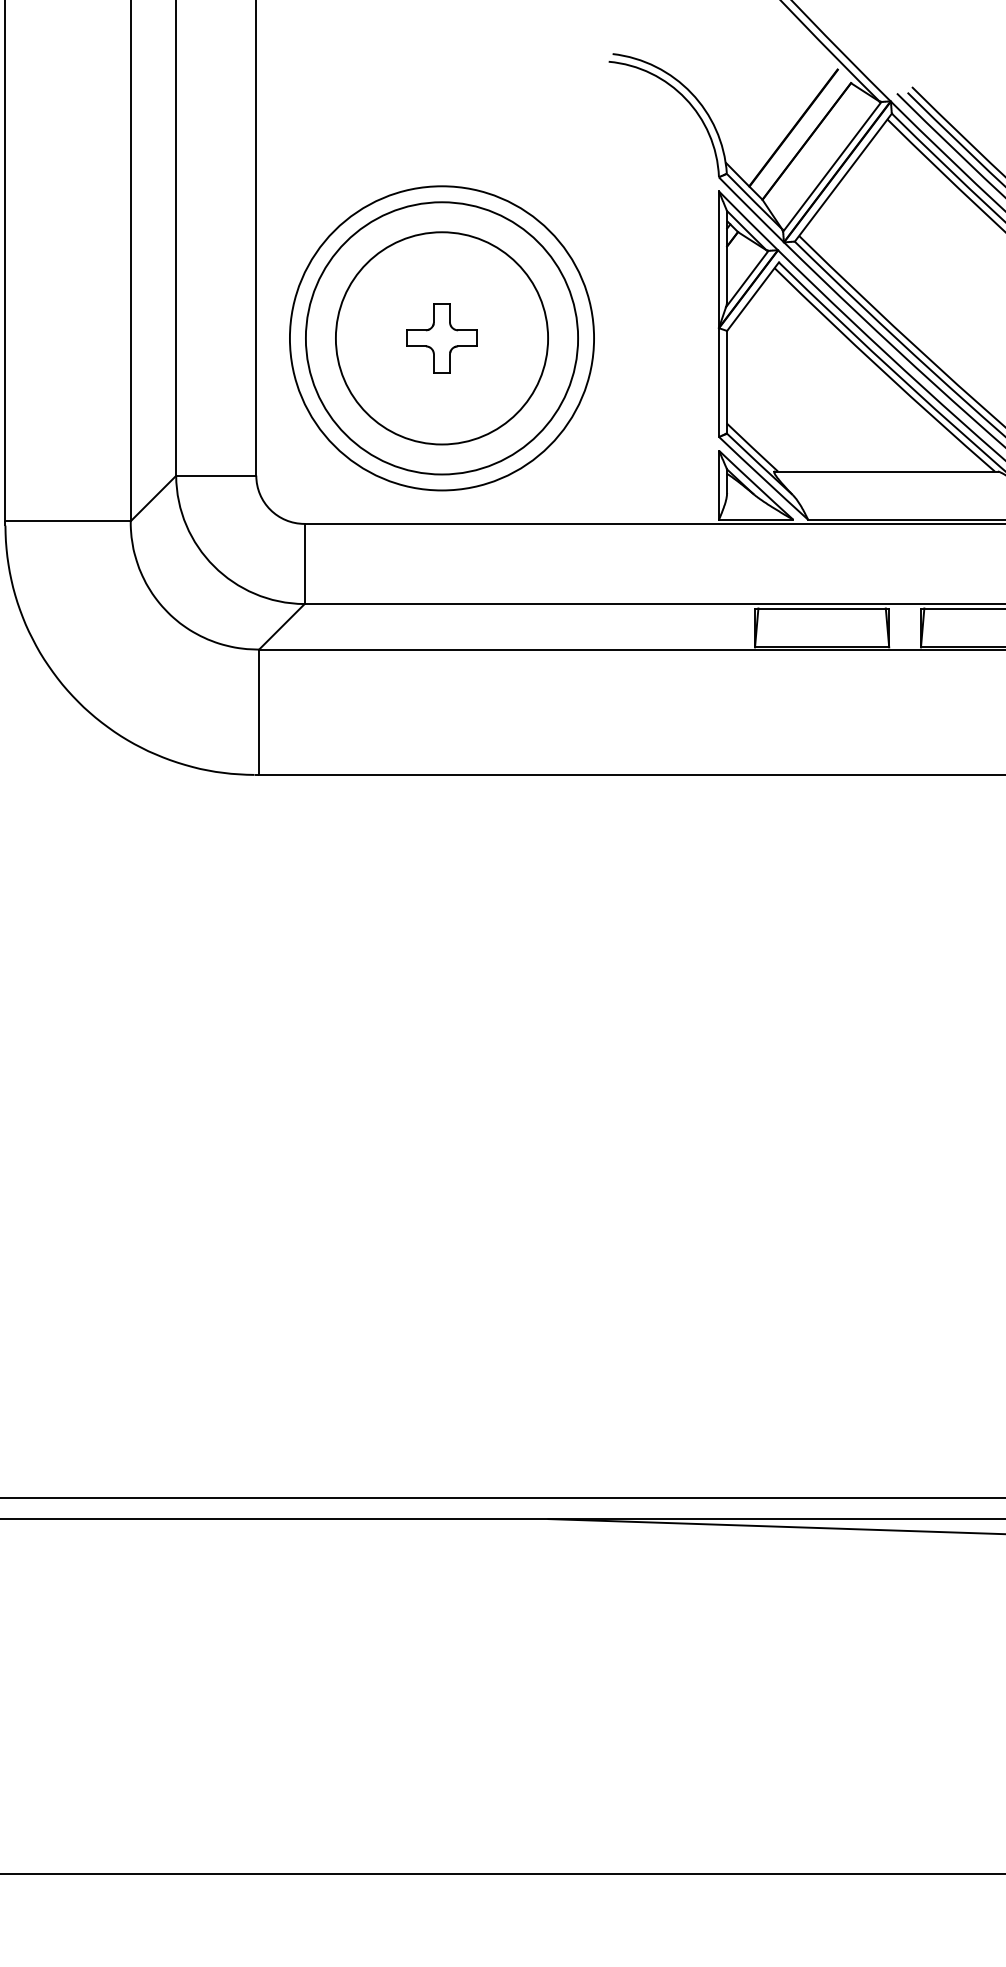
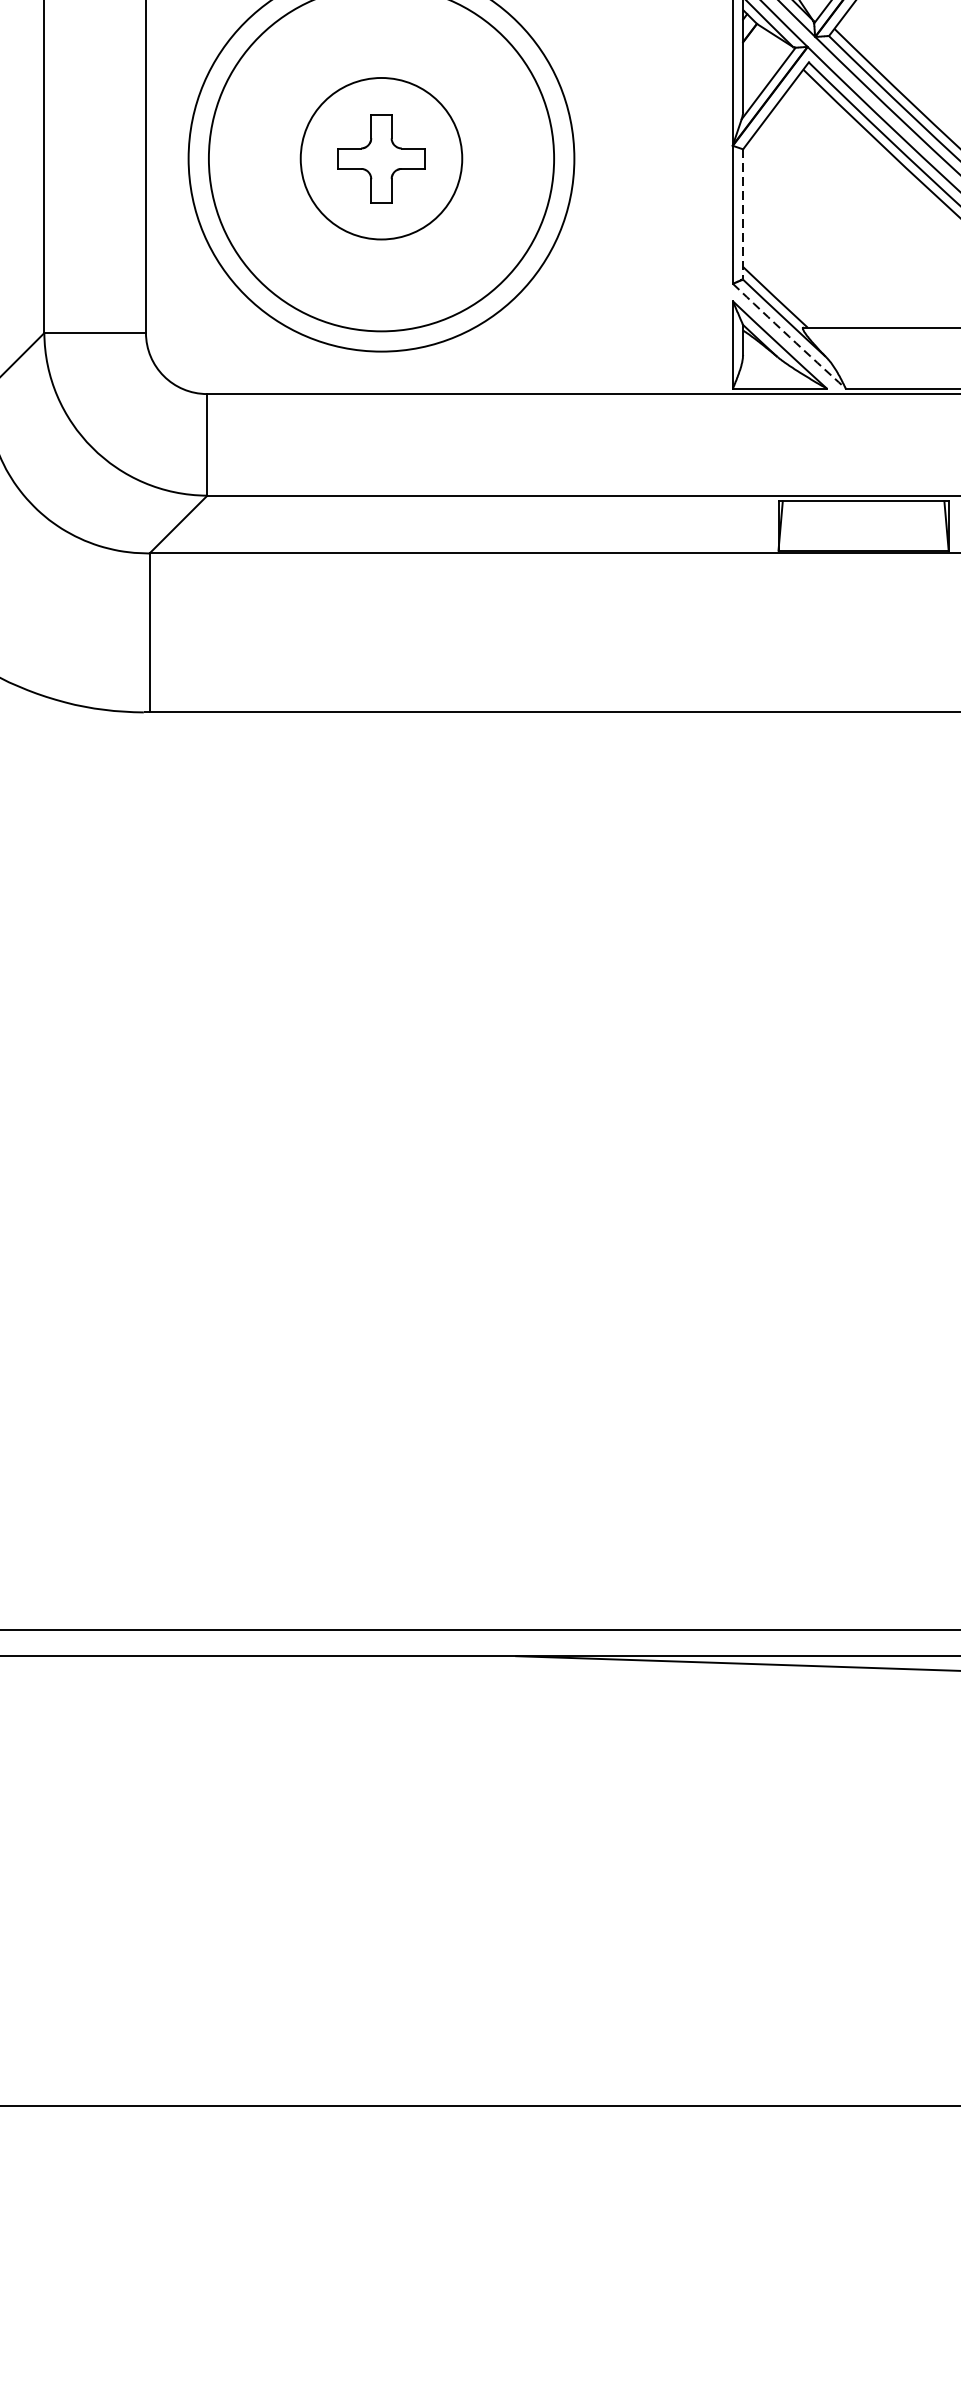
circle: (441, 338) -> (380, 158), size x0.6
line: (727, 382) -> (743, 214), solid -> dashed
arc: (763, 478) -> (789, 336), solid -> dashed

